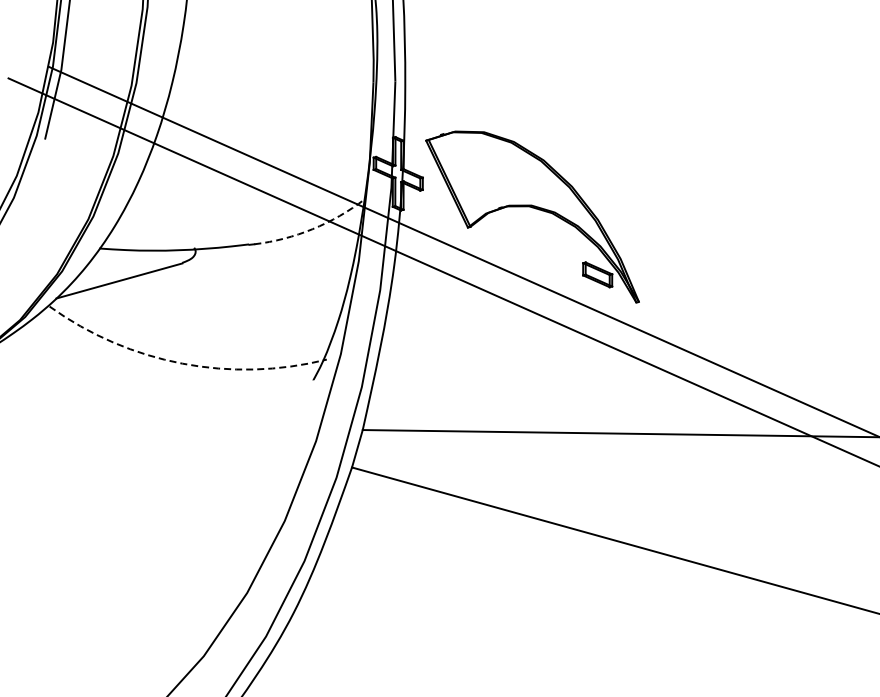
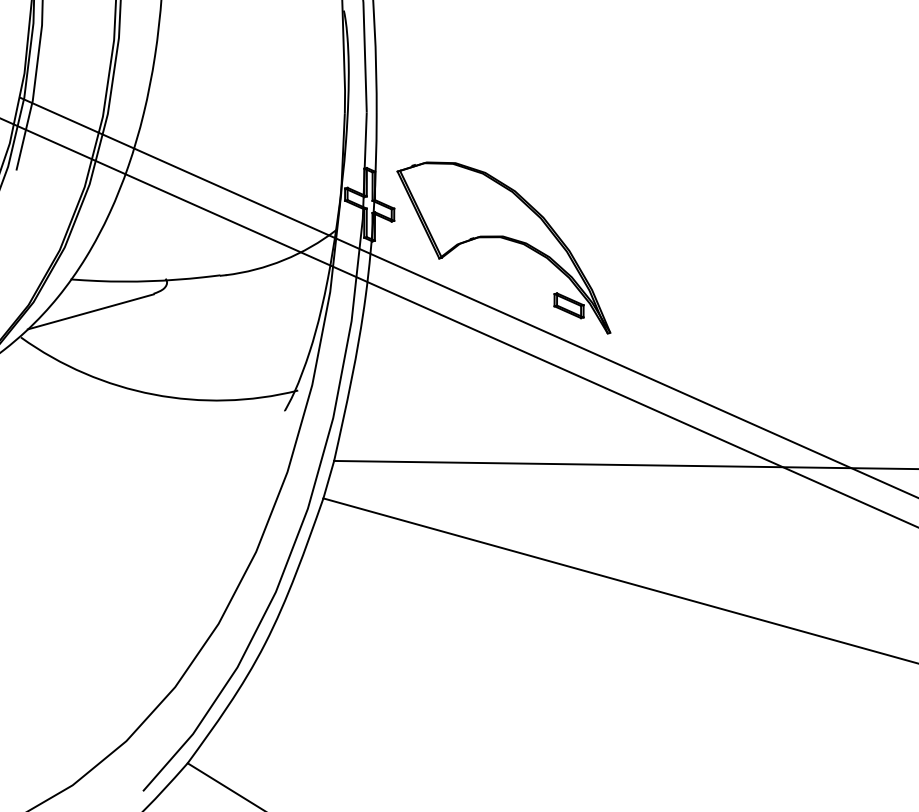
arc: (313, 229) -> (284, 260), dashed -> solid
arc: (182, 363) -> (153, 394), dashed -> solid

